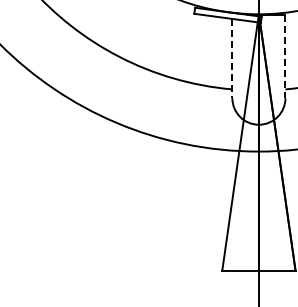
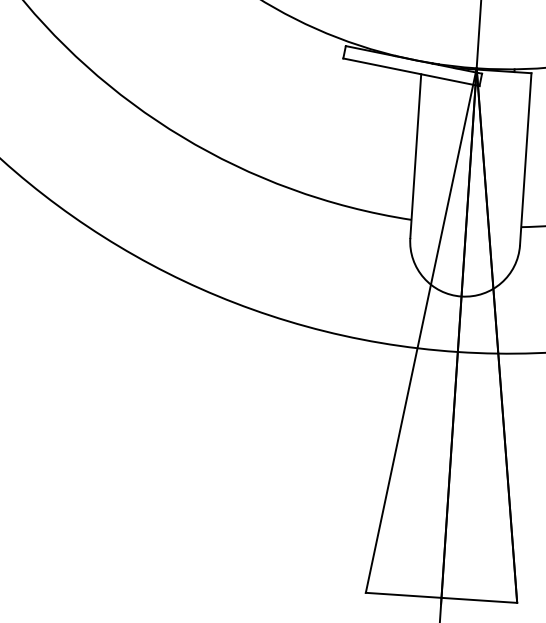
line: (285, 56) -> (525, 159), dashed -> solid
line: (232, 58) -> (416, 156), dashed -> solid

